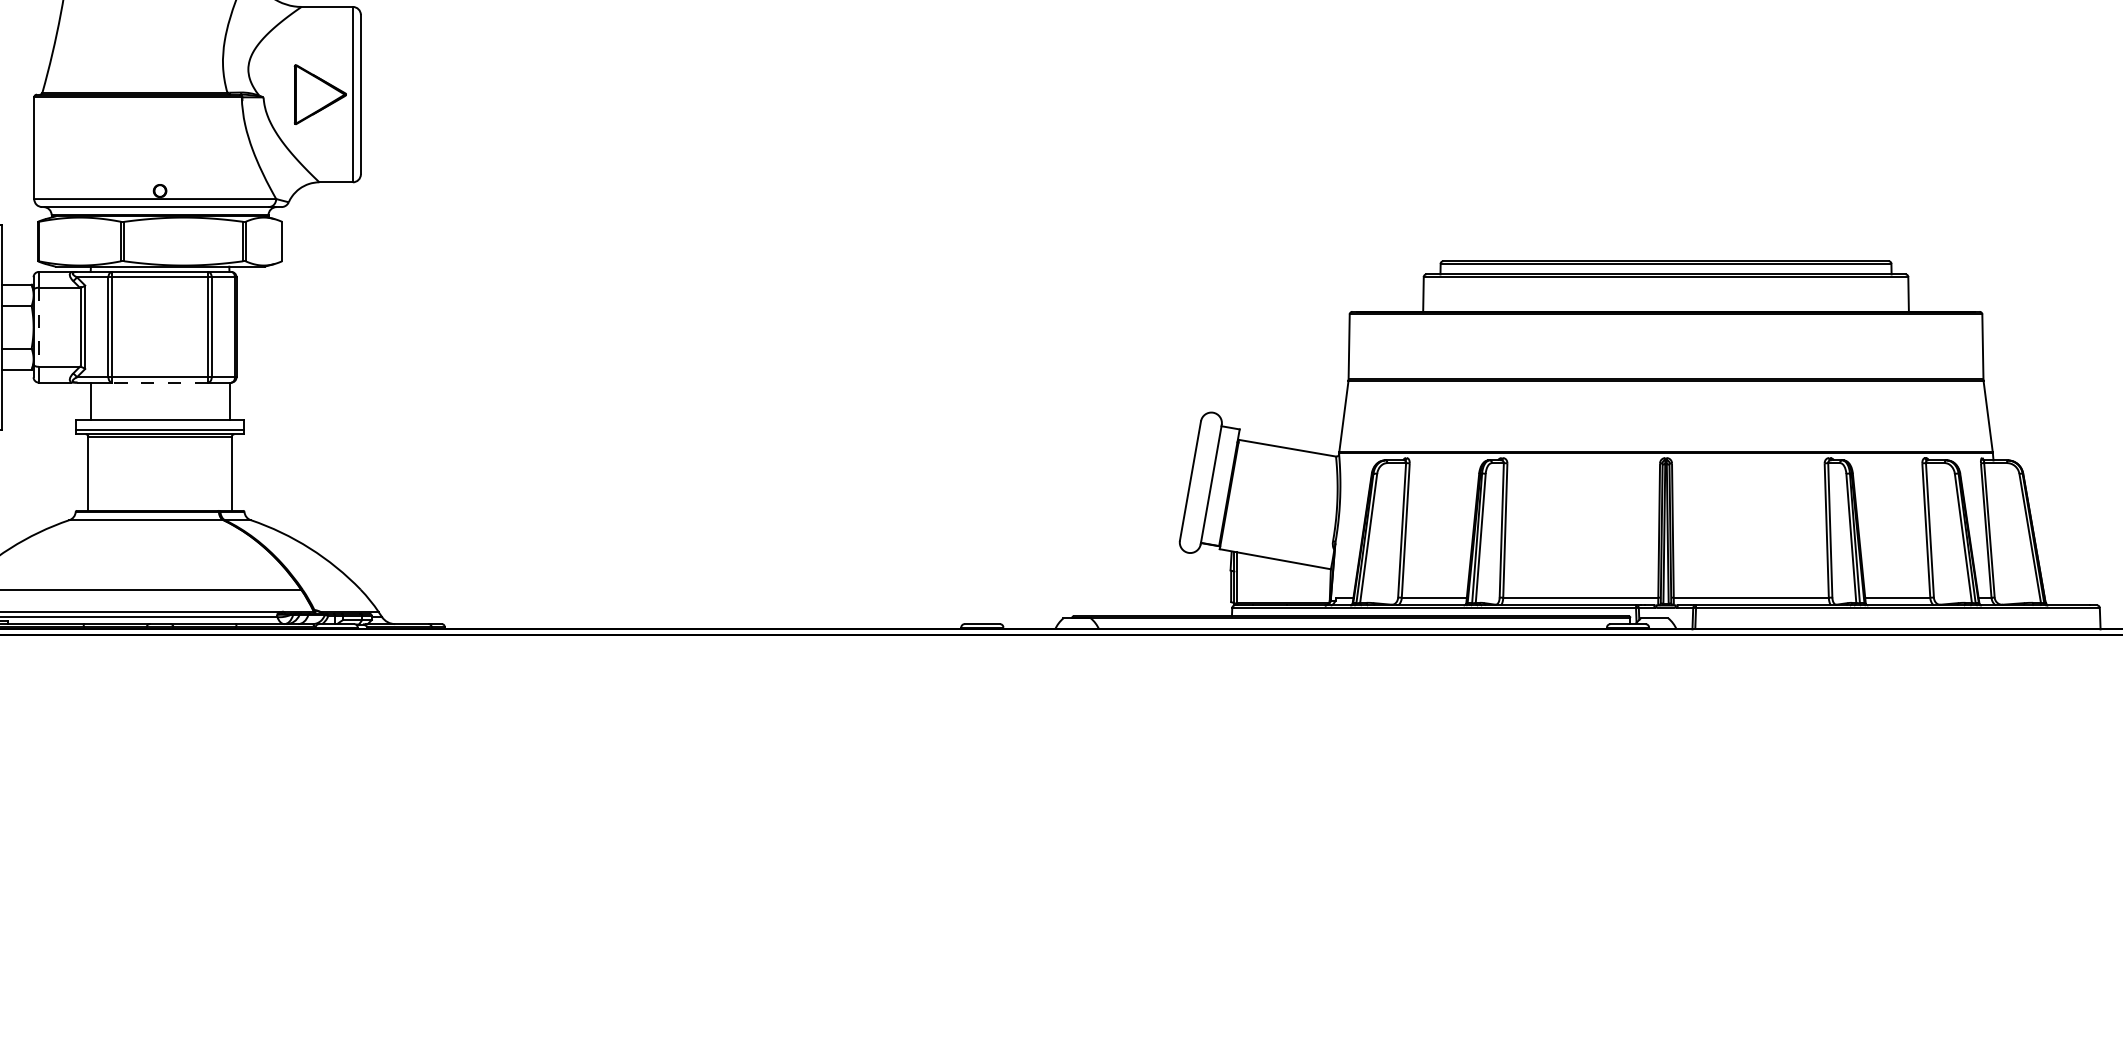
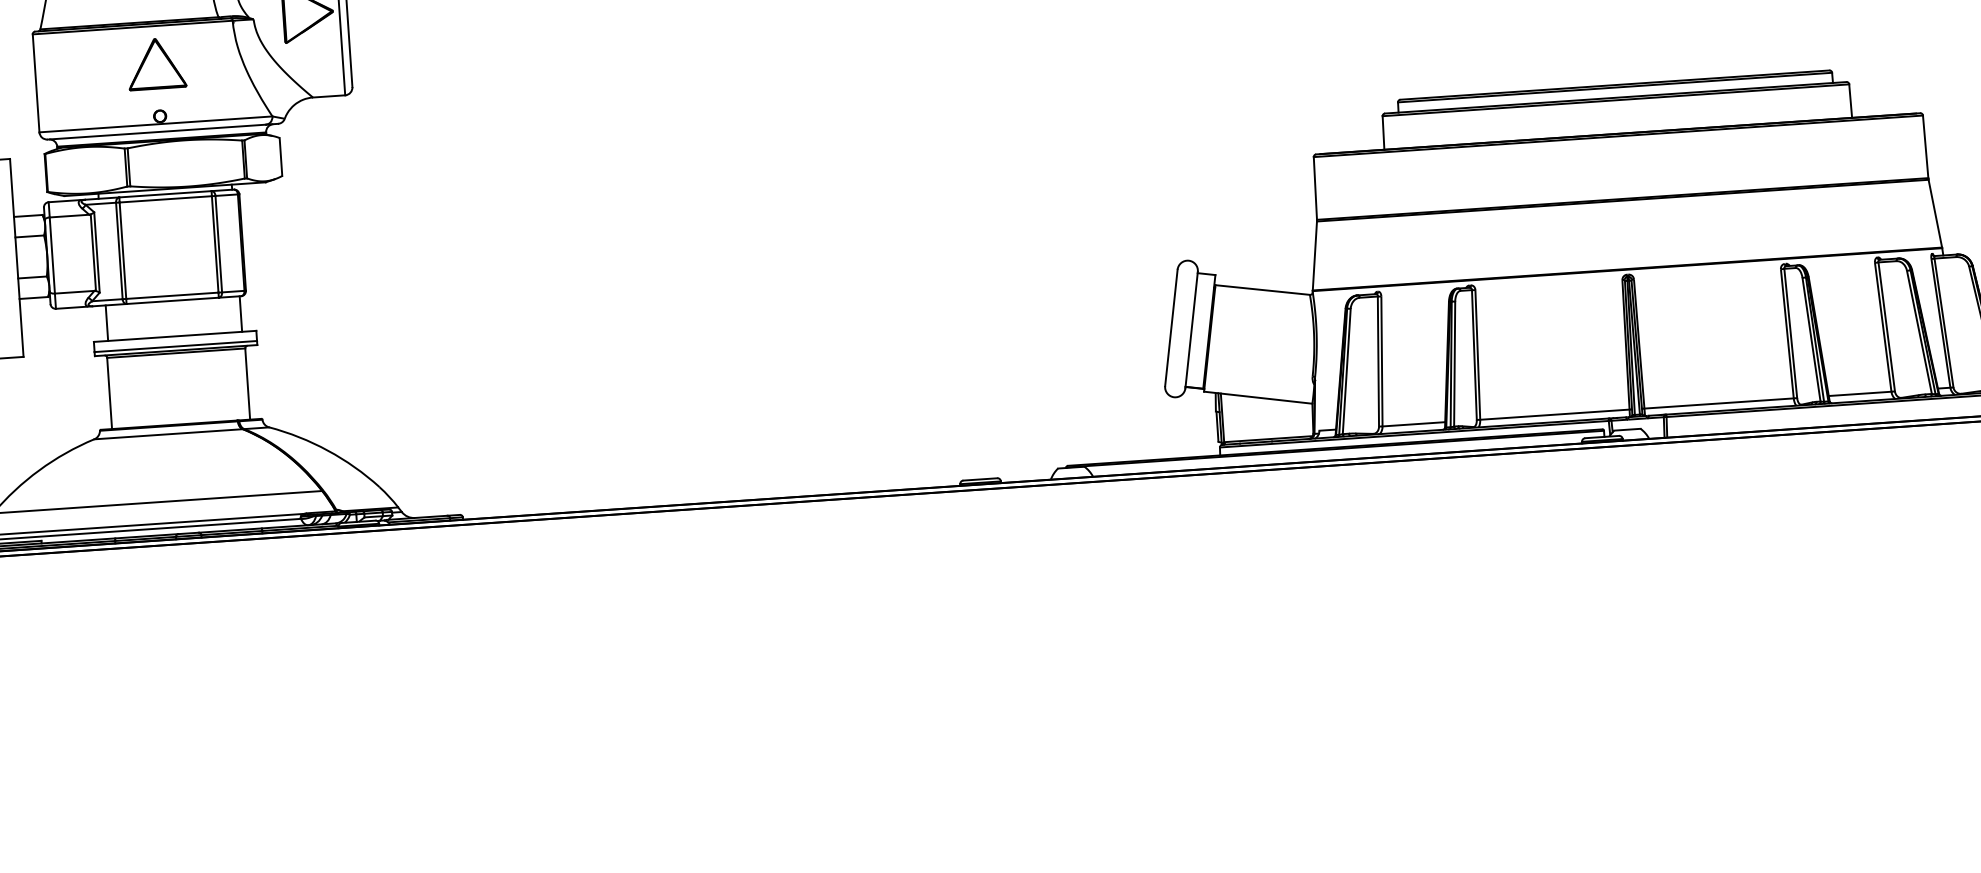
part: (159, 135) -> (155, 62), added
line: (38, 327) -> (51, 255), dashed -> solid
line: (160, 382) -> (173, 300), dashed -> solid

